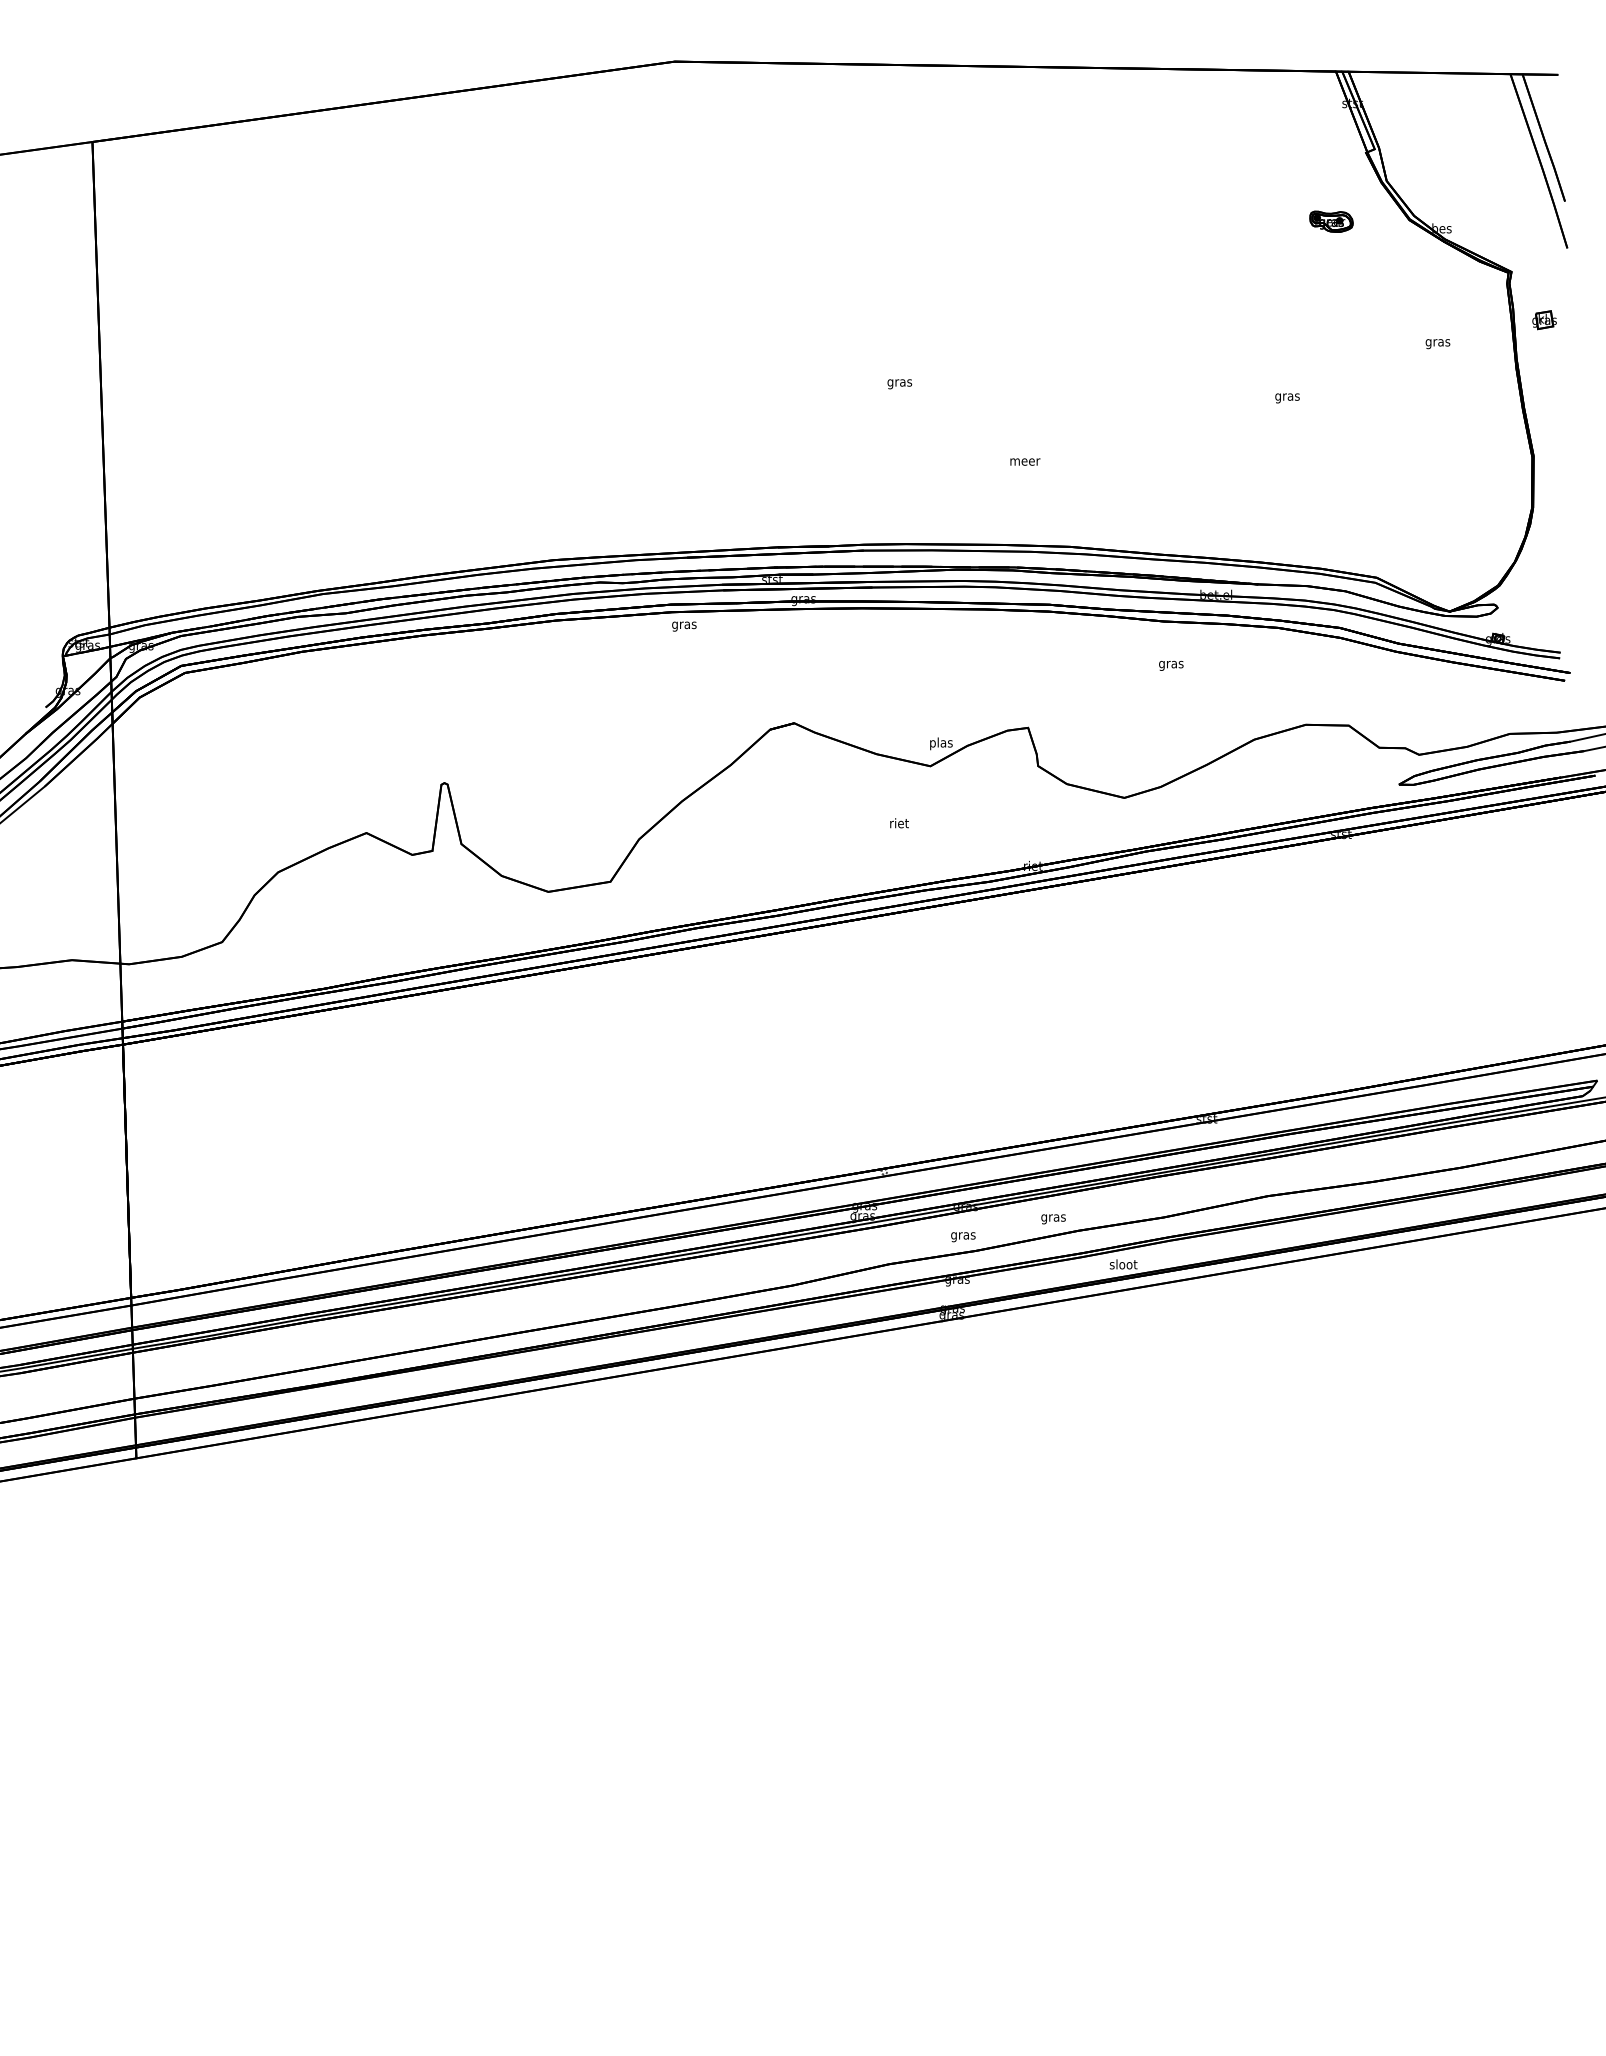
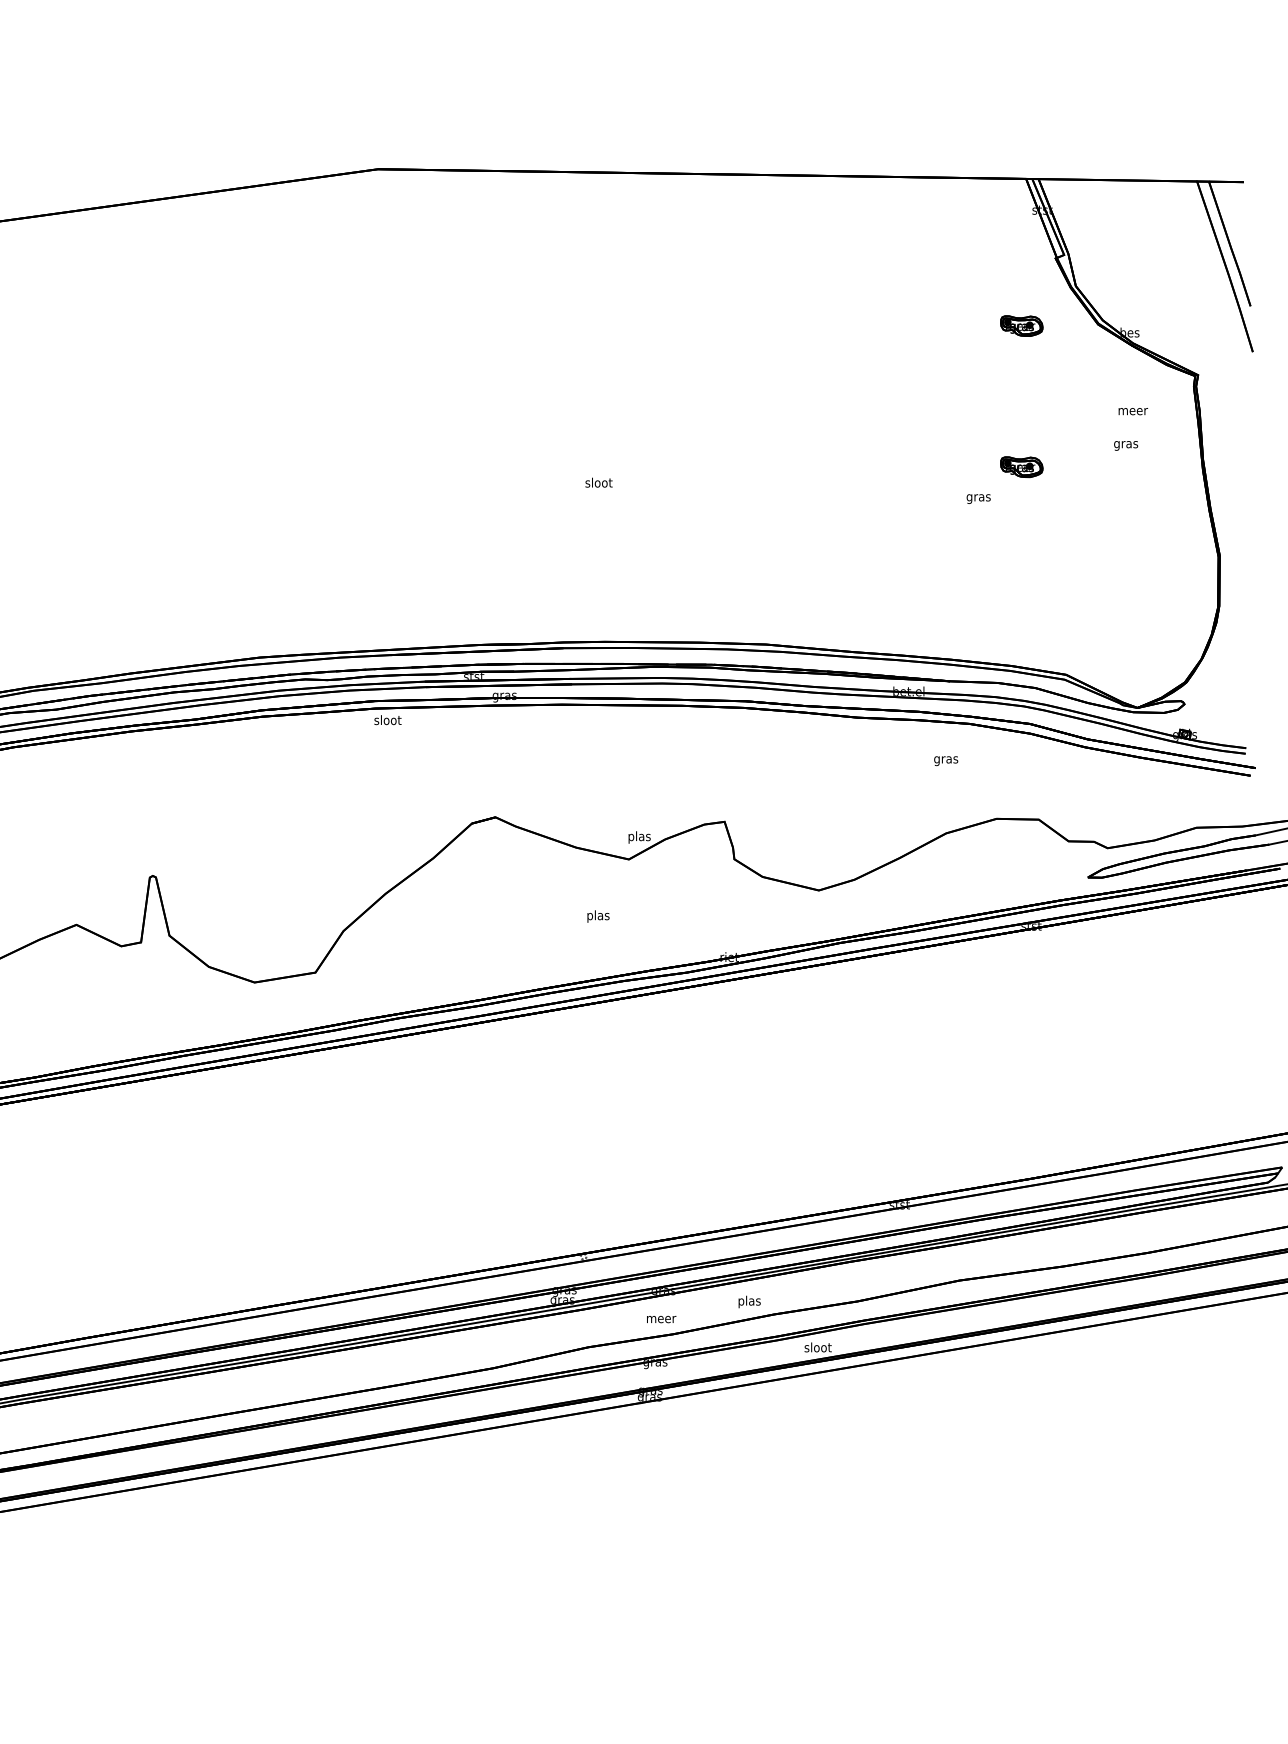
part: (1544, 320) -> (1230, 422), removed
part: (1331, 365) -> (1021, 466), added
text: (899, 382) -> (598, 483), gras -> sloot
text: (1025, 461) -> (1133, 411), moved
text: (684, 625) -> (387, 721), gras -> sloot
text: (1171, 665) -> (946, 760), moved
text: (899, 824) -> (598, 916), riet -> plas
text: (1053, 1217) -> (749, 1301), gras -> plas
text: (963, 1237) -> (661, 1321), gras -> meer

